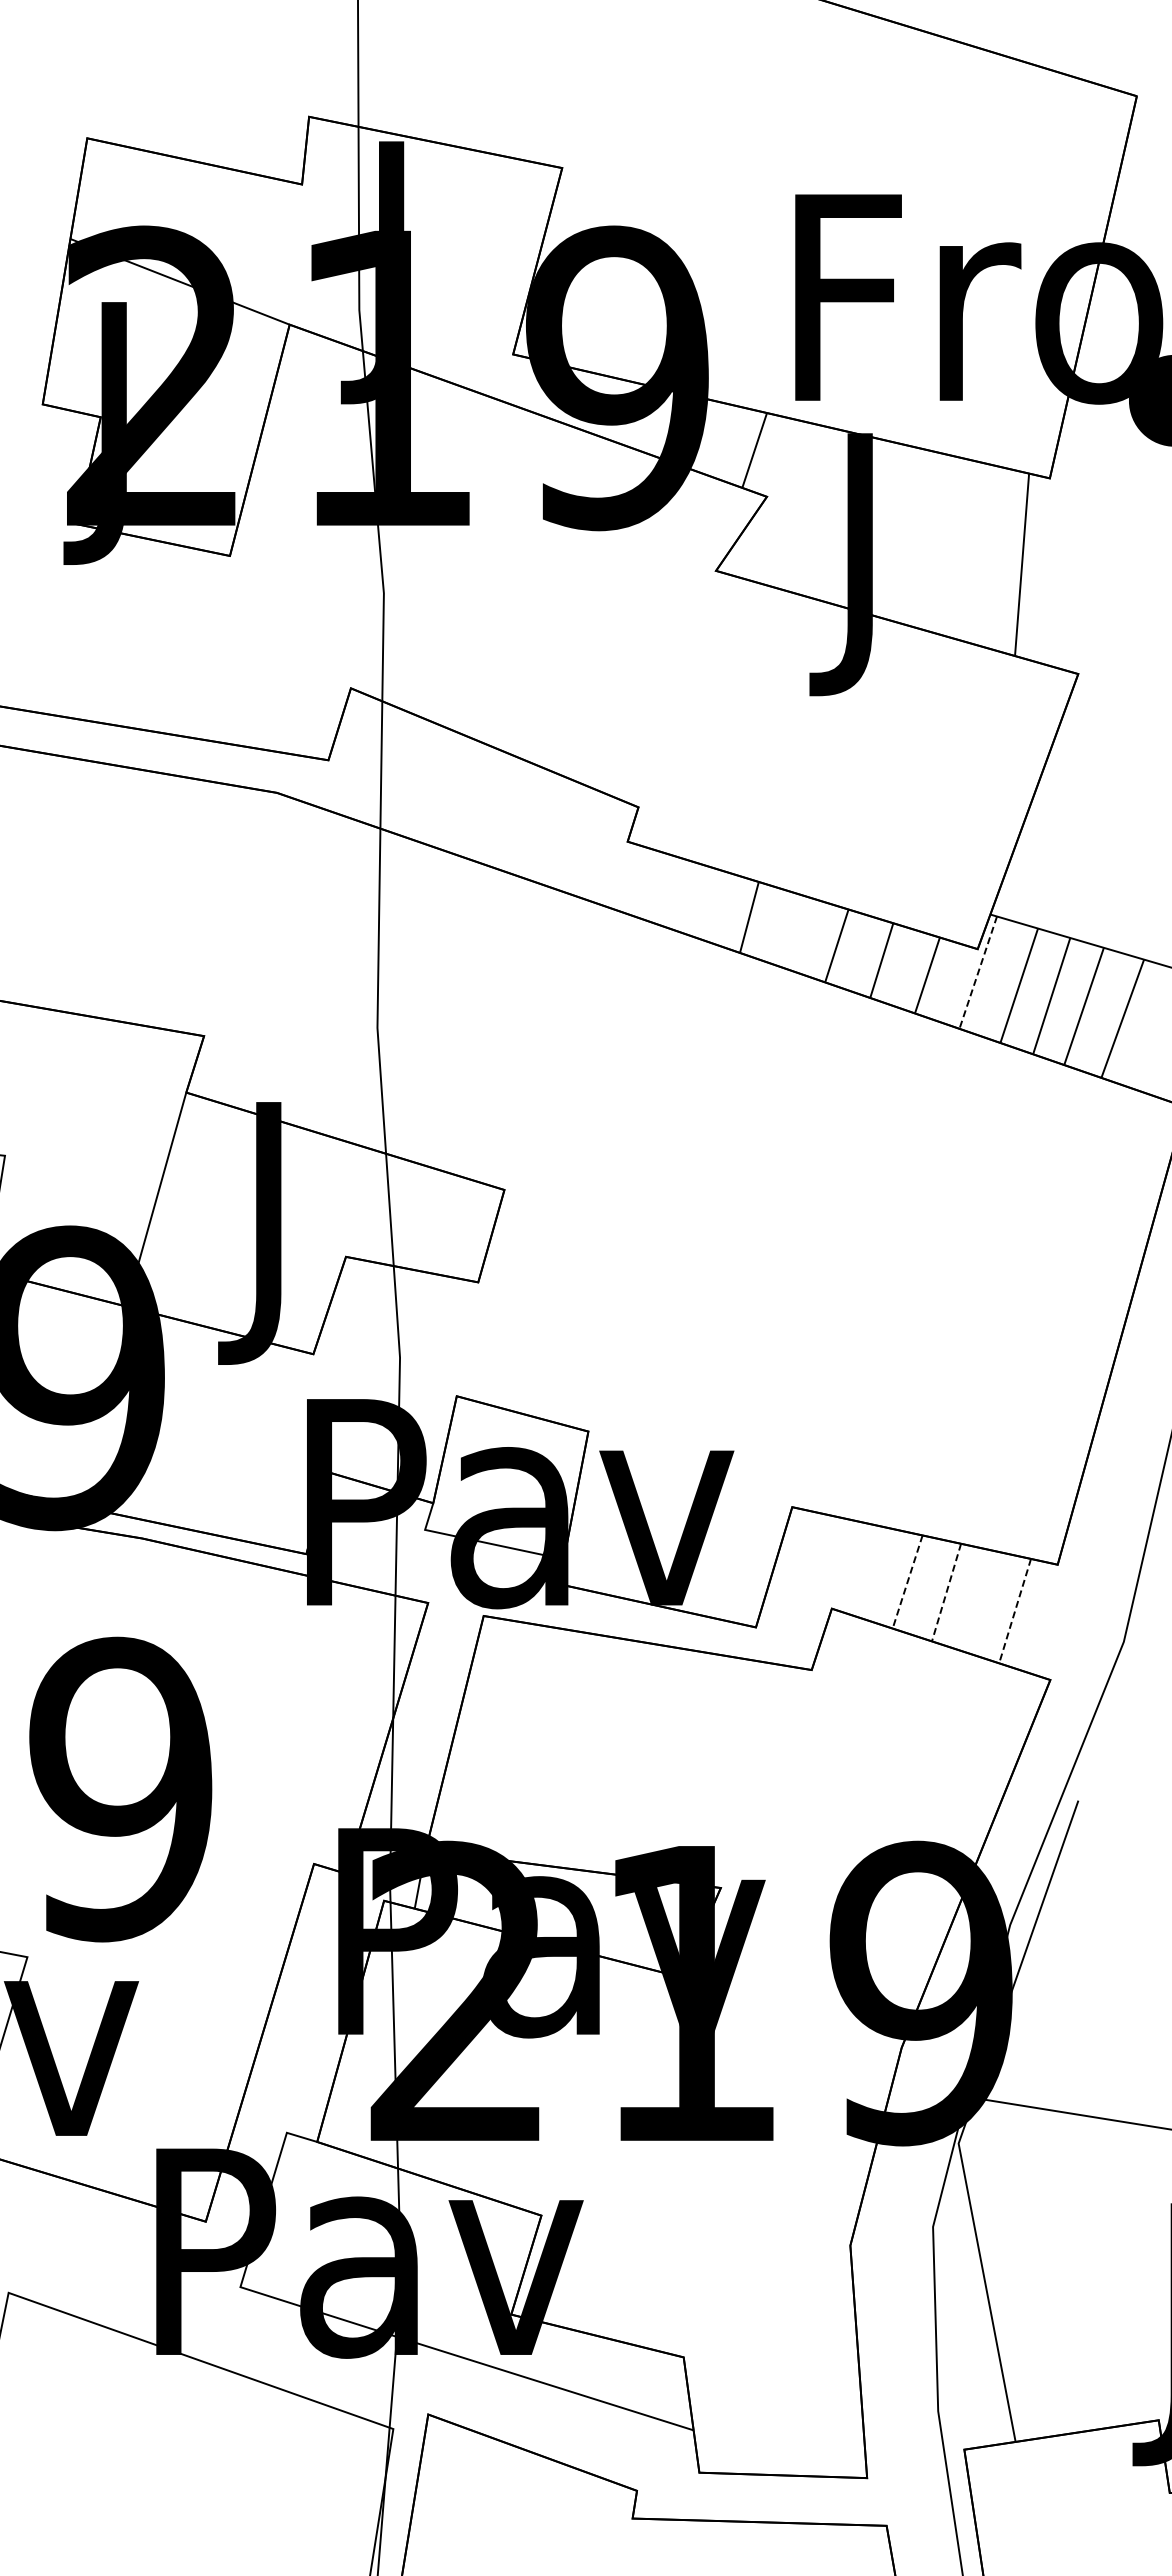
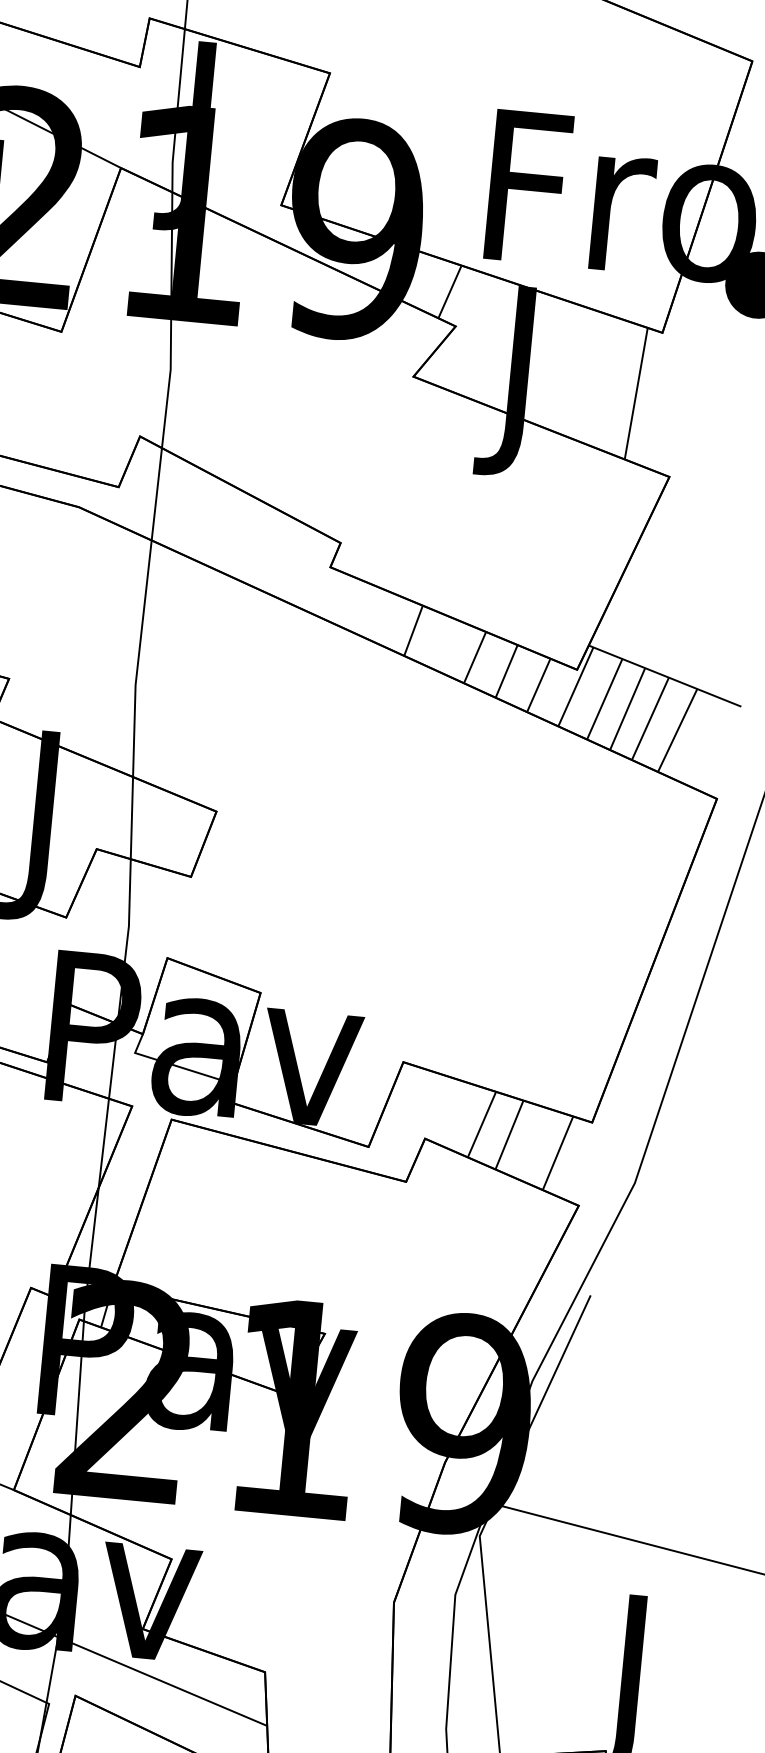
line: (978, 973) -> (576, 687), dashed -> solid
line: (907, 1582) -> (481, 1124), dashed -> solid
line: (946, 1592) -> (509, 1134), dashed -> solid
line: (1015, 1611) -> (558, 1153), dashed -> solid

